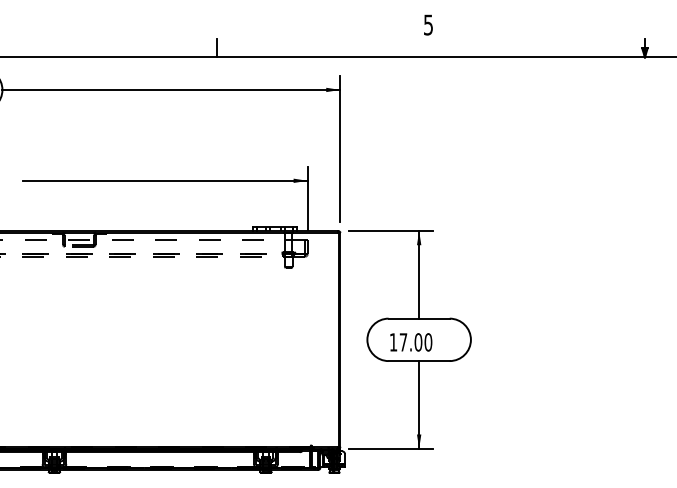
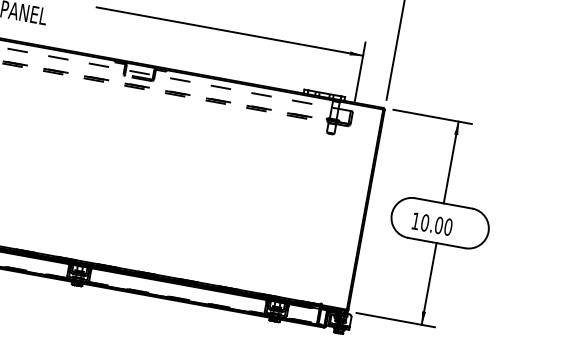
text: (403, 342) -> (425, 223), 17.00 -> 10.00

